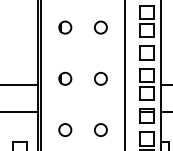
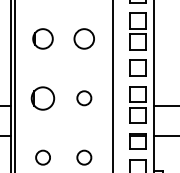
circle: (65, 27) -> (43, 38), size x1.4
circle: (100, 27) -> (83, 38), size x1.4
circle: (65, 78) -> (43, 97), size x1.6

